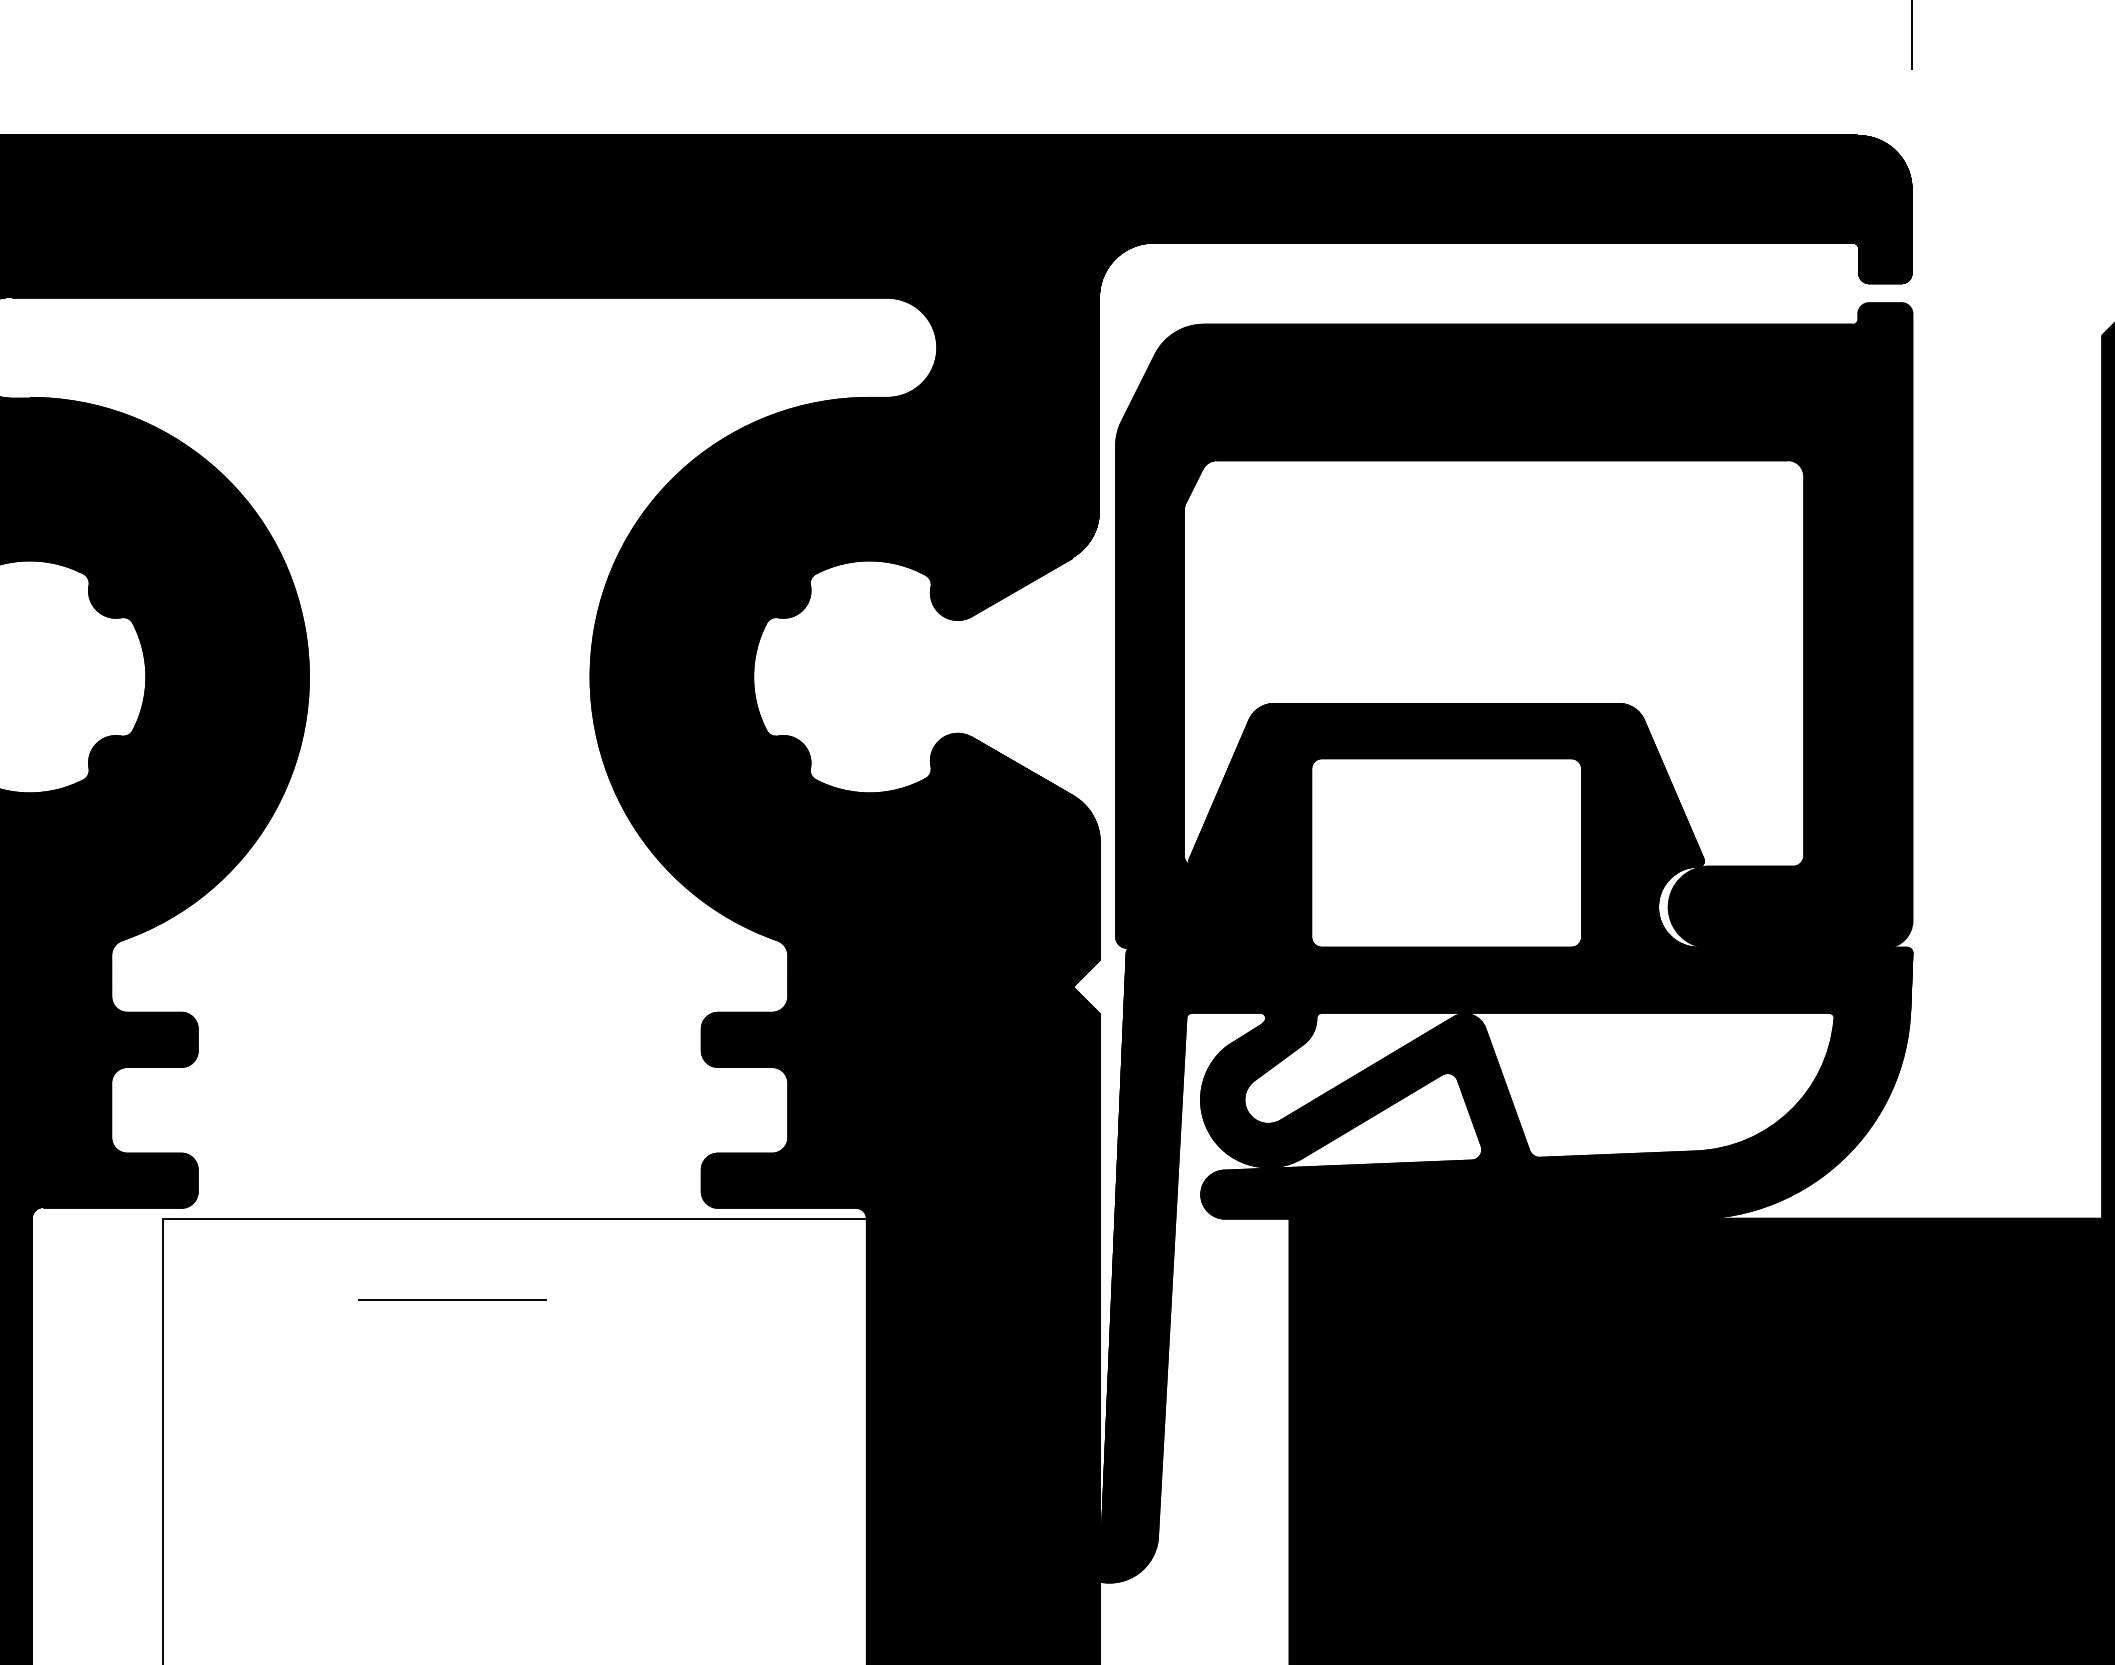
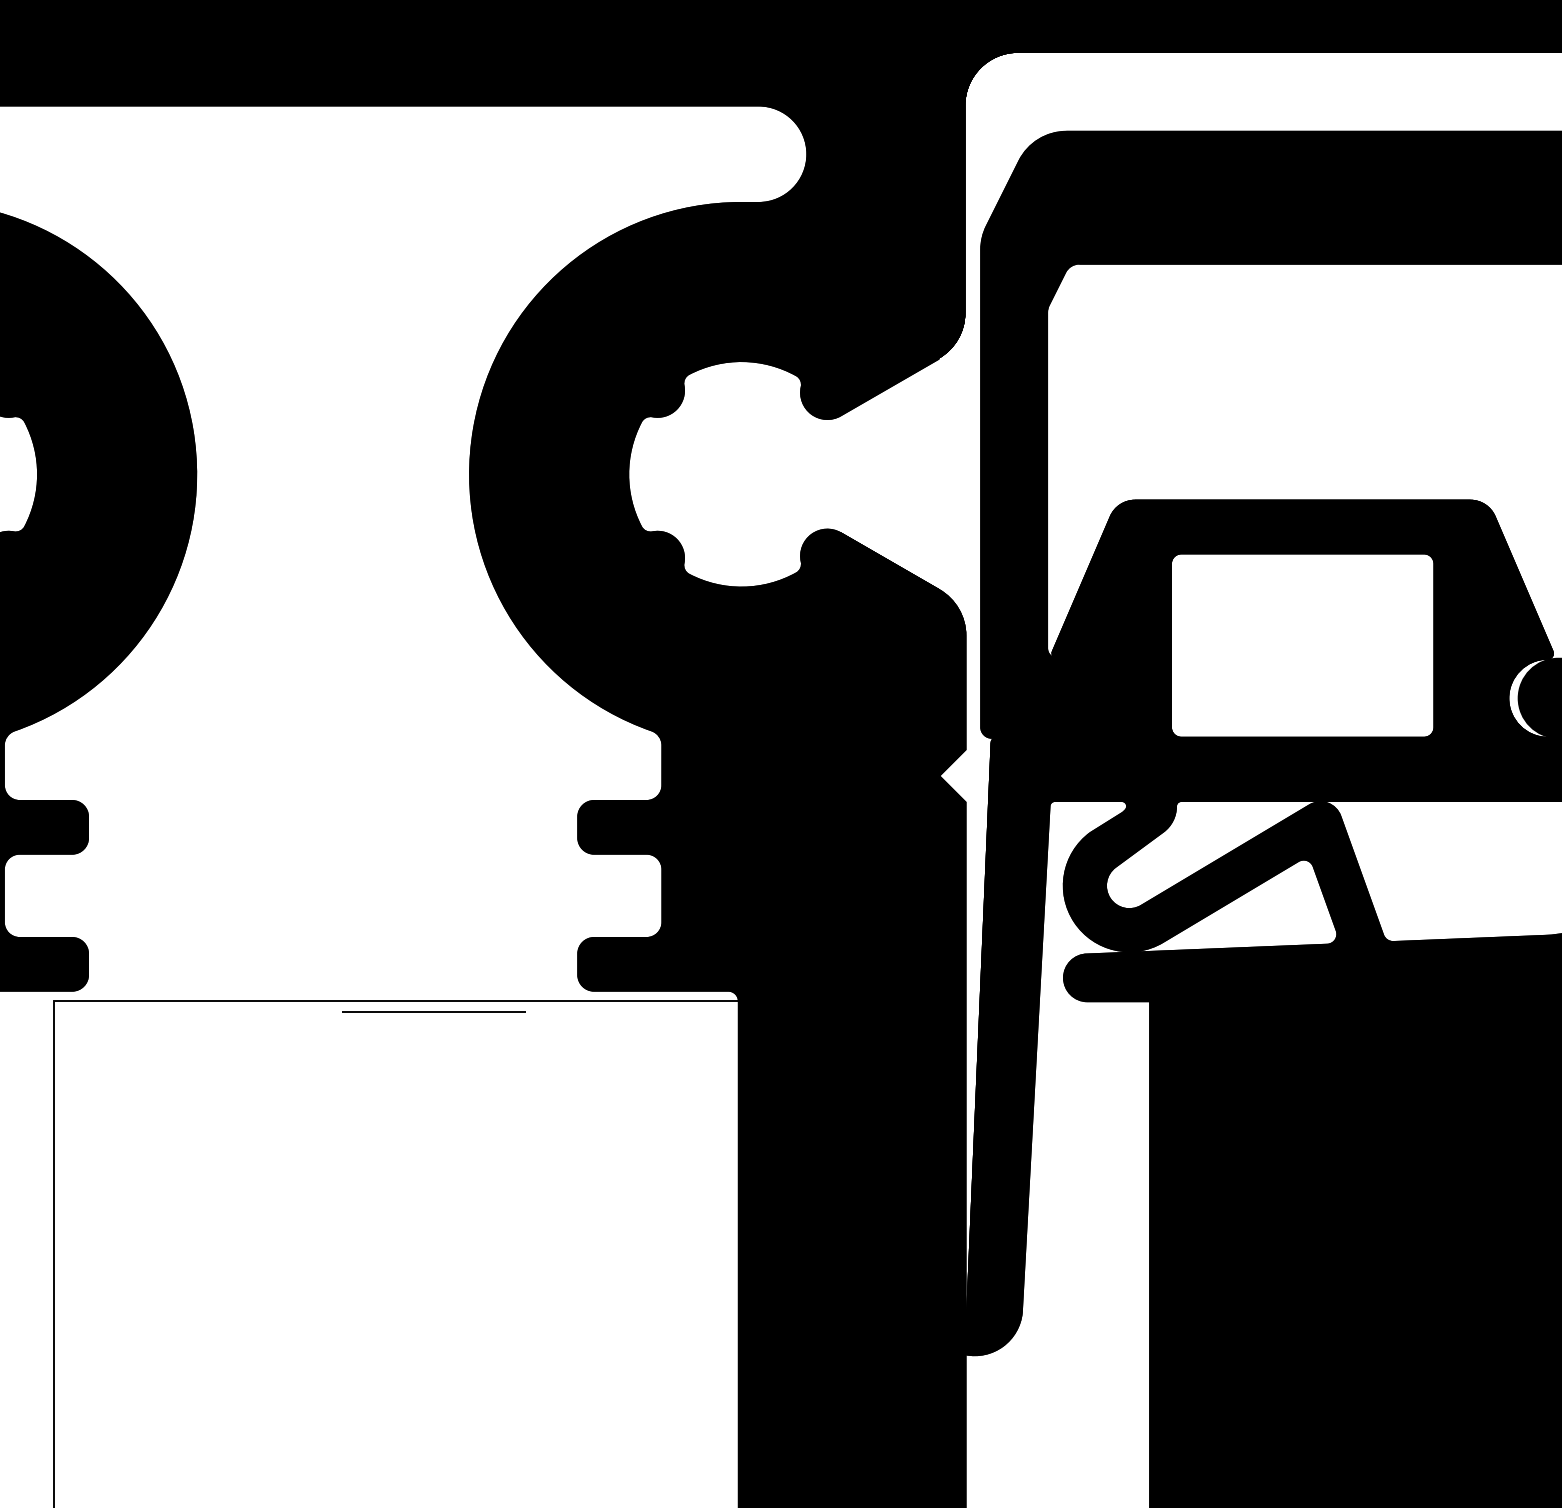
line: (452, 1299) -> (434, 1011), moved

